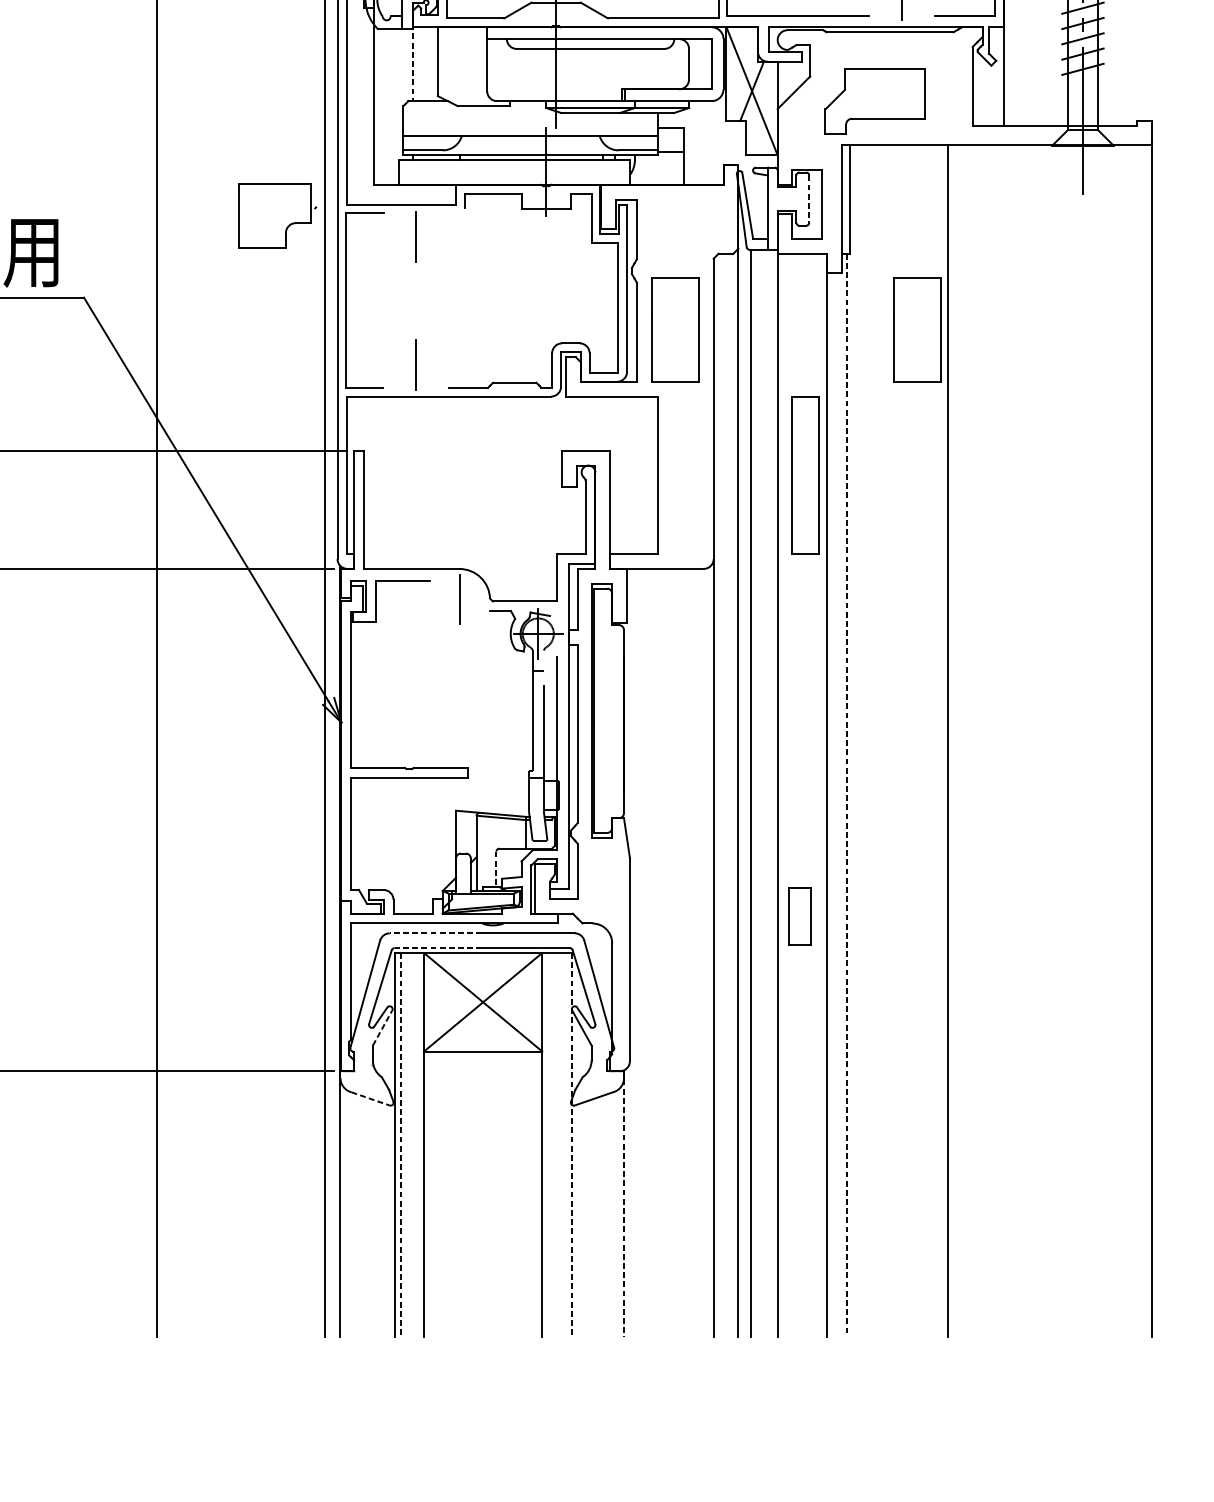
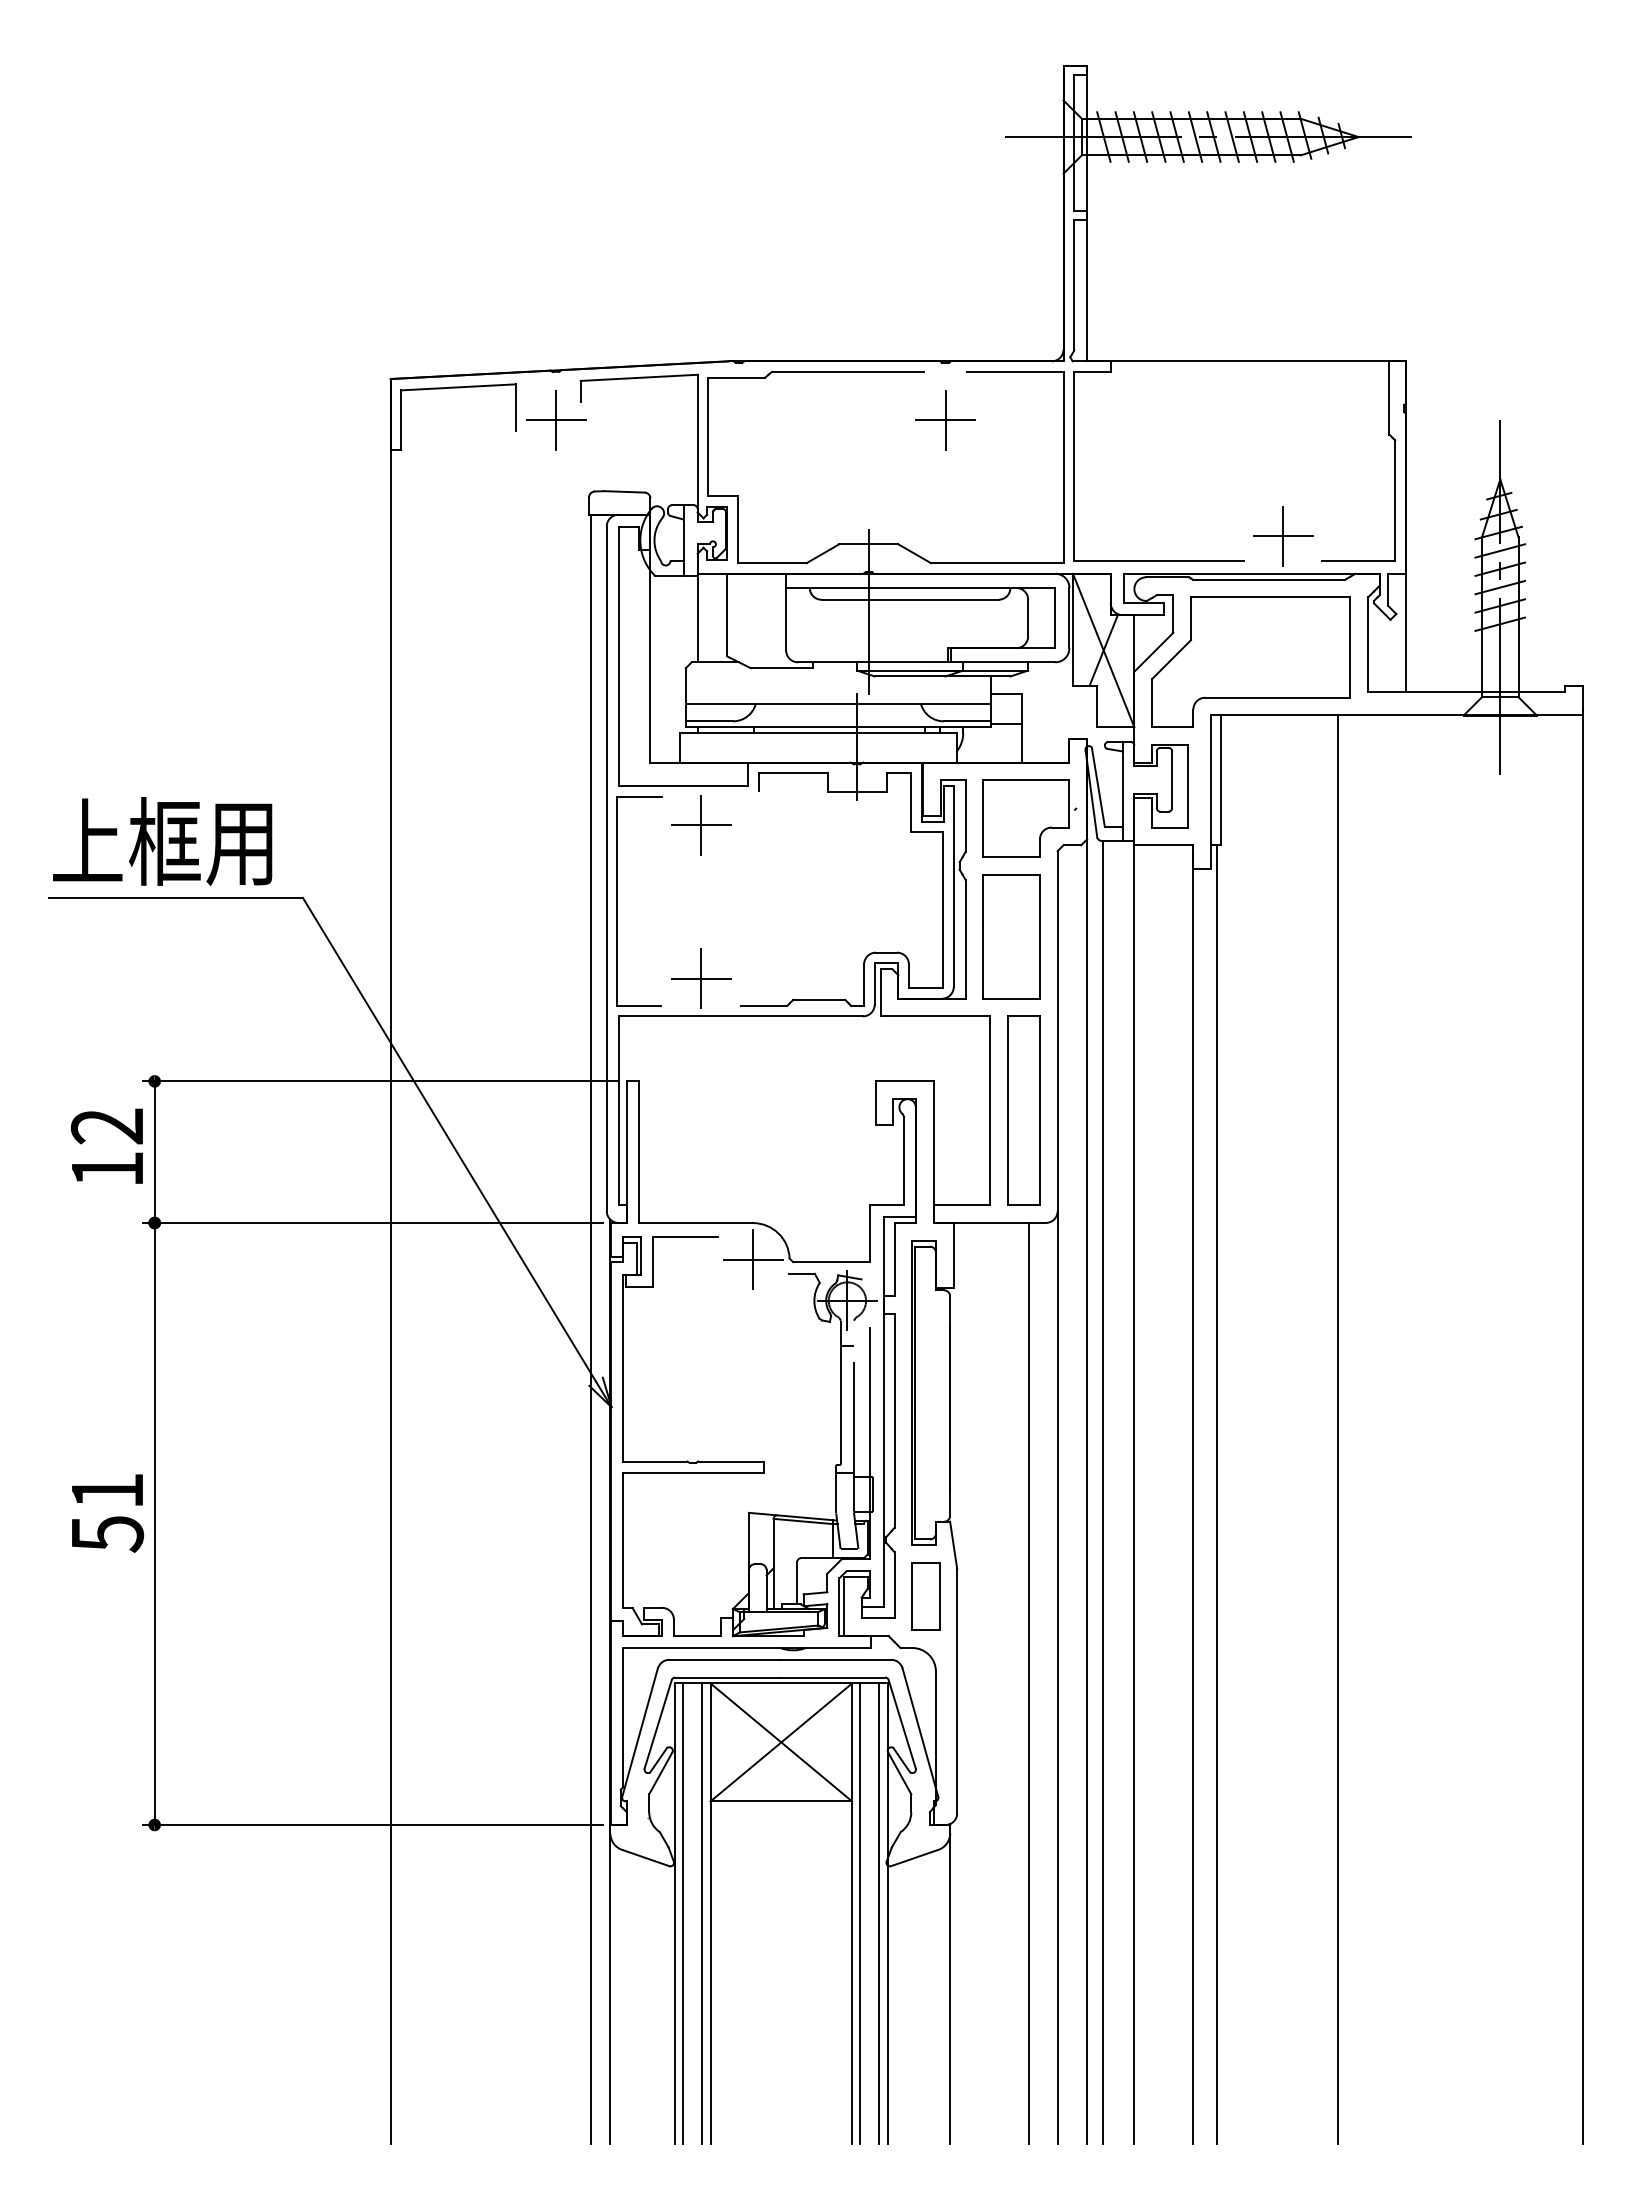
line: (413, 62) -> (697, 616), dashed -> solid
part: (874, 100) -> (1250, 661), size x1.67
line: (809, 199) -> (1172, 780), dashed -> solid
part: (277, 215) -> (1029, 818), moved
line: (415, 237) -> (700, 825), added
part: (917, 329) -> (1301, 936), removed
line: (415, 364) -> (700, 978), added
part: (805, 475) -> (1023, 1110), moved
line: (459, 599) -> (752, 1259), added
line: (847, 796) -> (1217, 1495), dashed -> solid
line: (496, 869) -> (797, 1583), dashed -> solid
part: (799, 916) -> (925, 1596), moved
line: (435, 933) -> (724, 1659), dashed -> solid
line: (438, 948) -> (727, 1677), dashed -> solid
line: (690, 952) -> (1029, 1682), added
line: (382, 1028) -> (660, 1773), dashed -> solid
line: (371, 1099) -> (647, 1858), dashed -> solid
line: (417, 1144) -> (702, 1913), added
line: (549, 1144) -> (860, 1913), added
line: (565, 1144) -> (879, 1913), added
line: (401, 1145) -> (683, 1914), dashed -> solid
line: (571, 1145) -> (887, 1914), dashed -> solid
line: (624, 1203) -> (950, 1983), dashed -> solid

